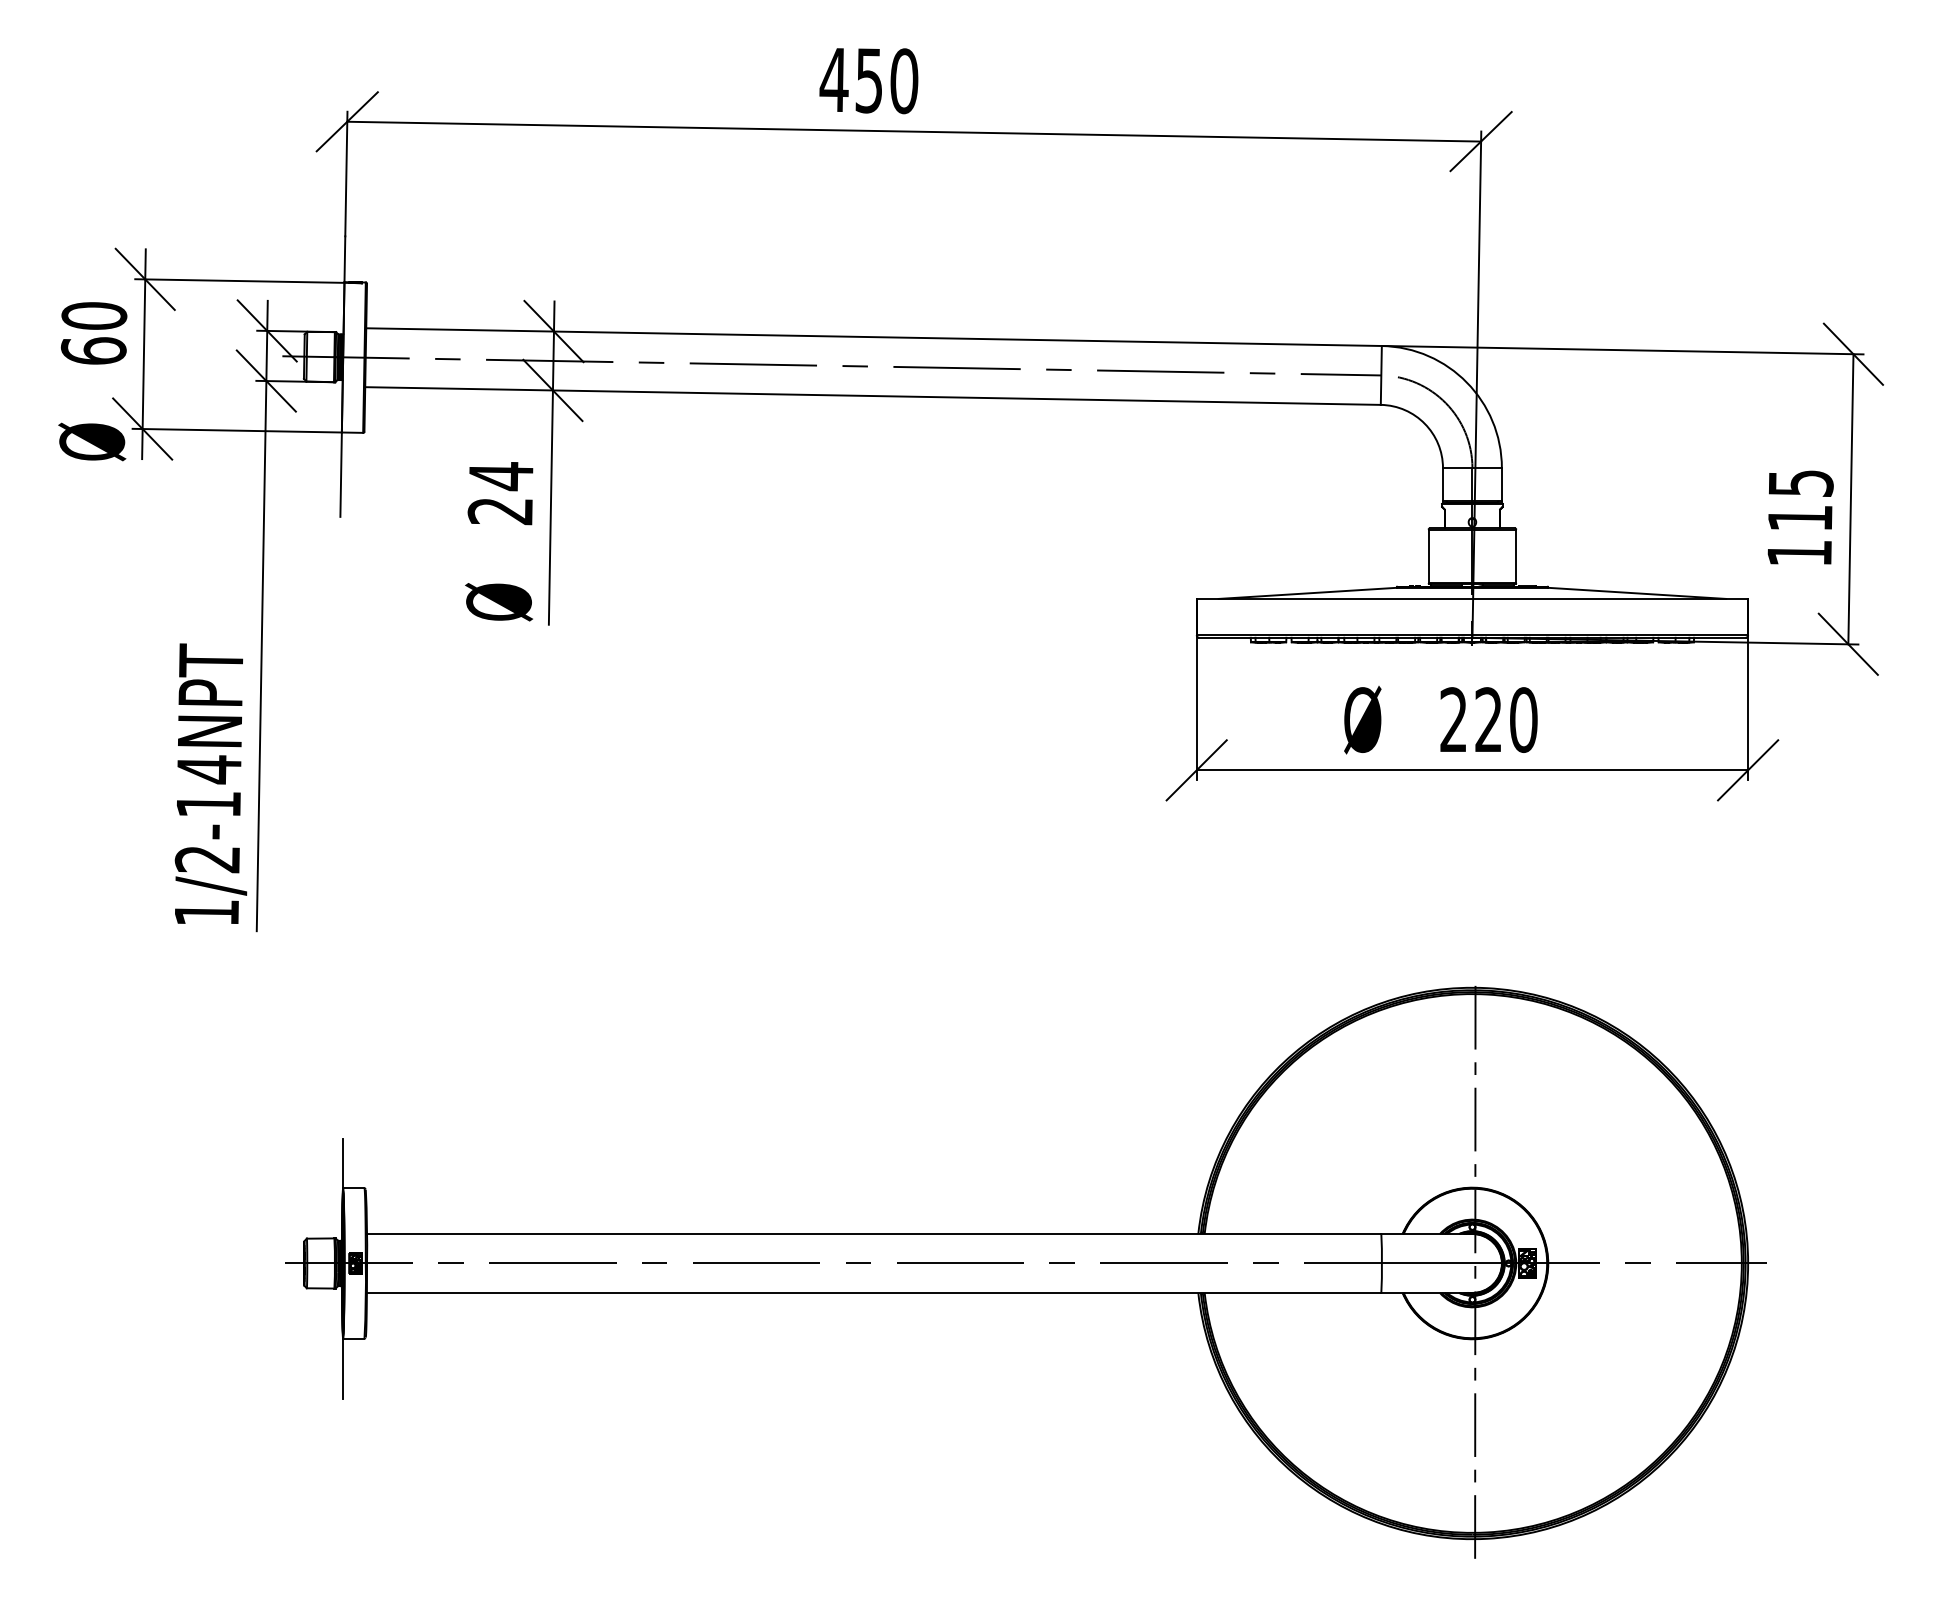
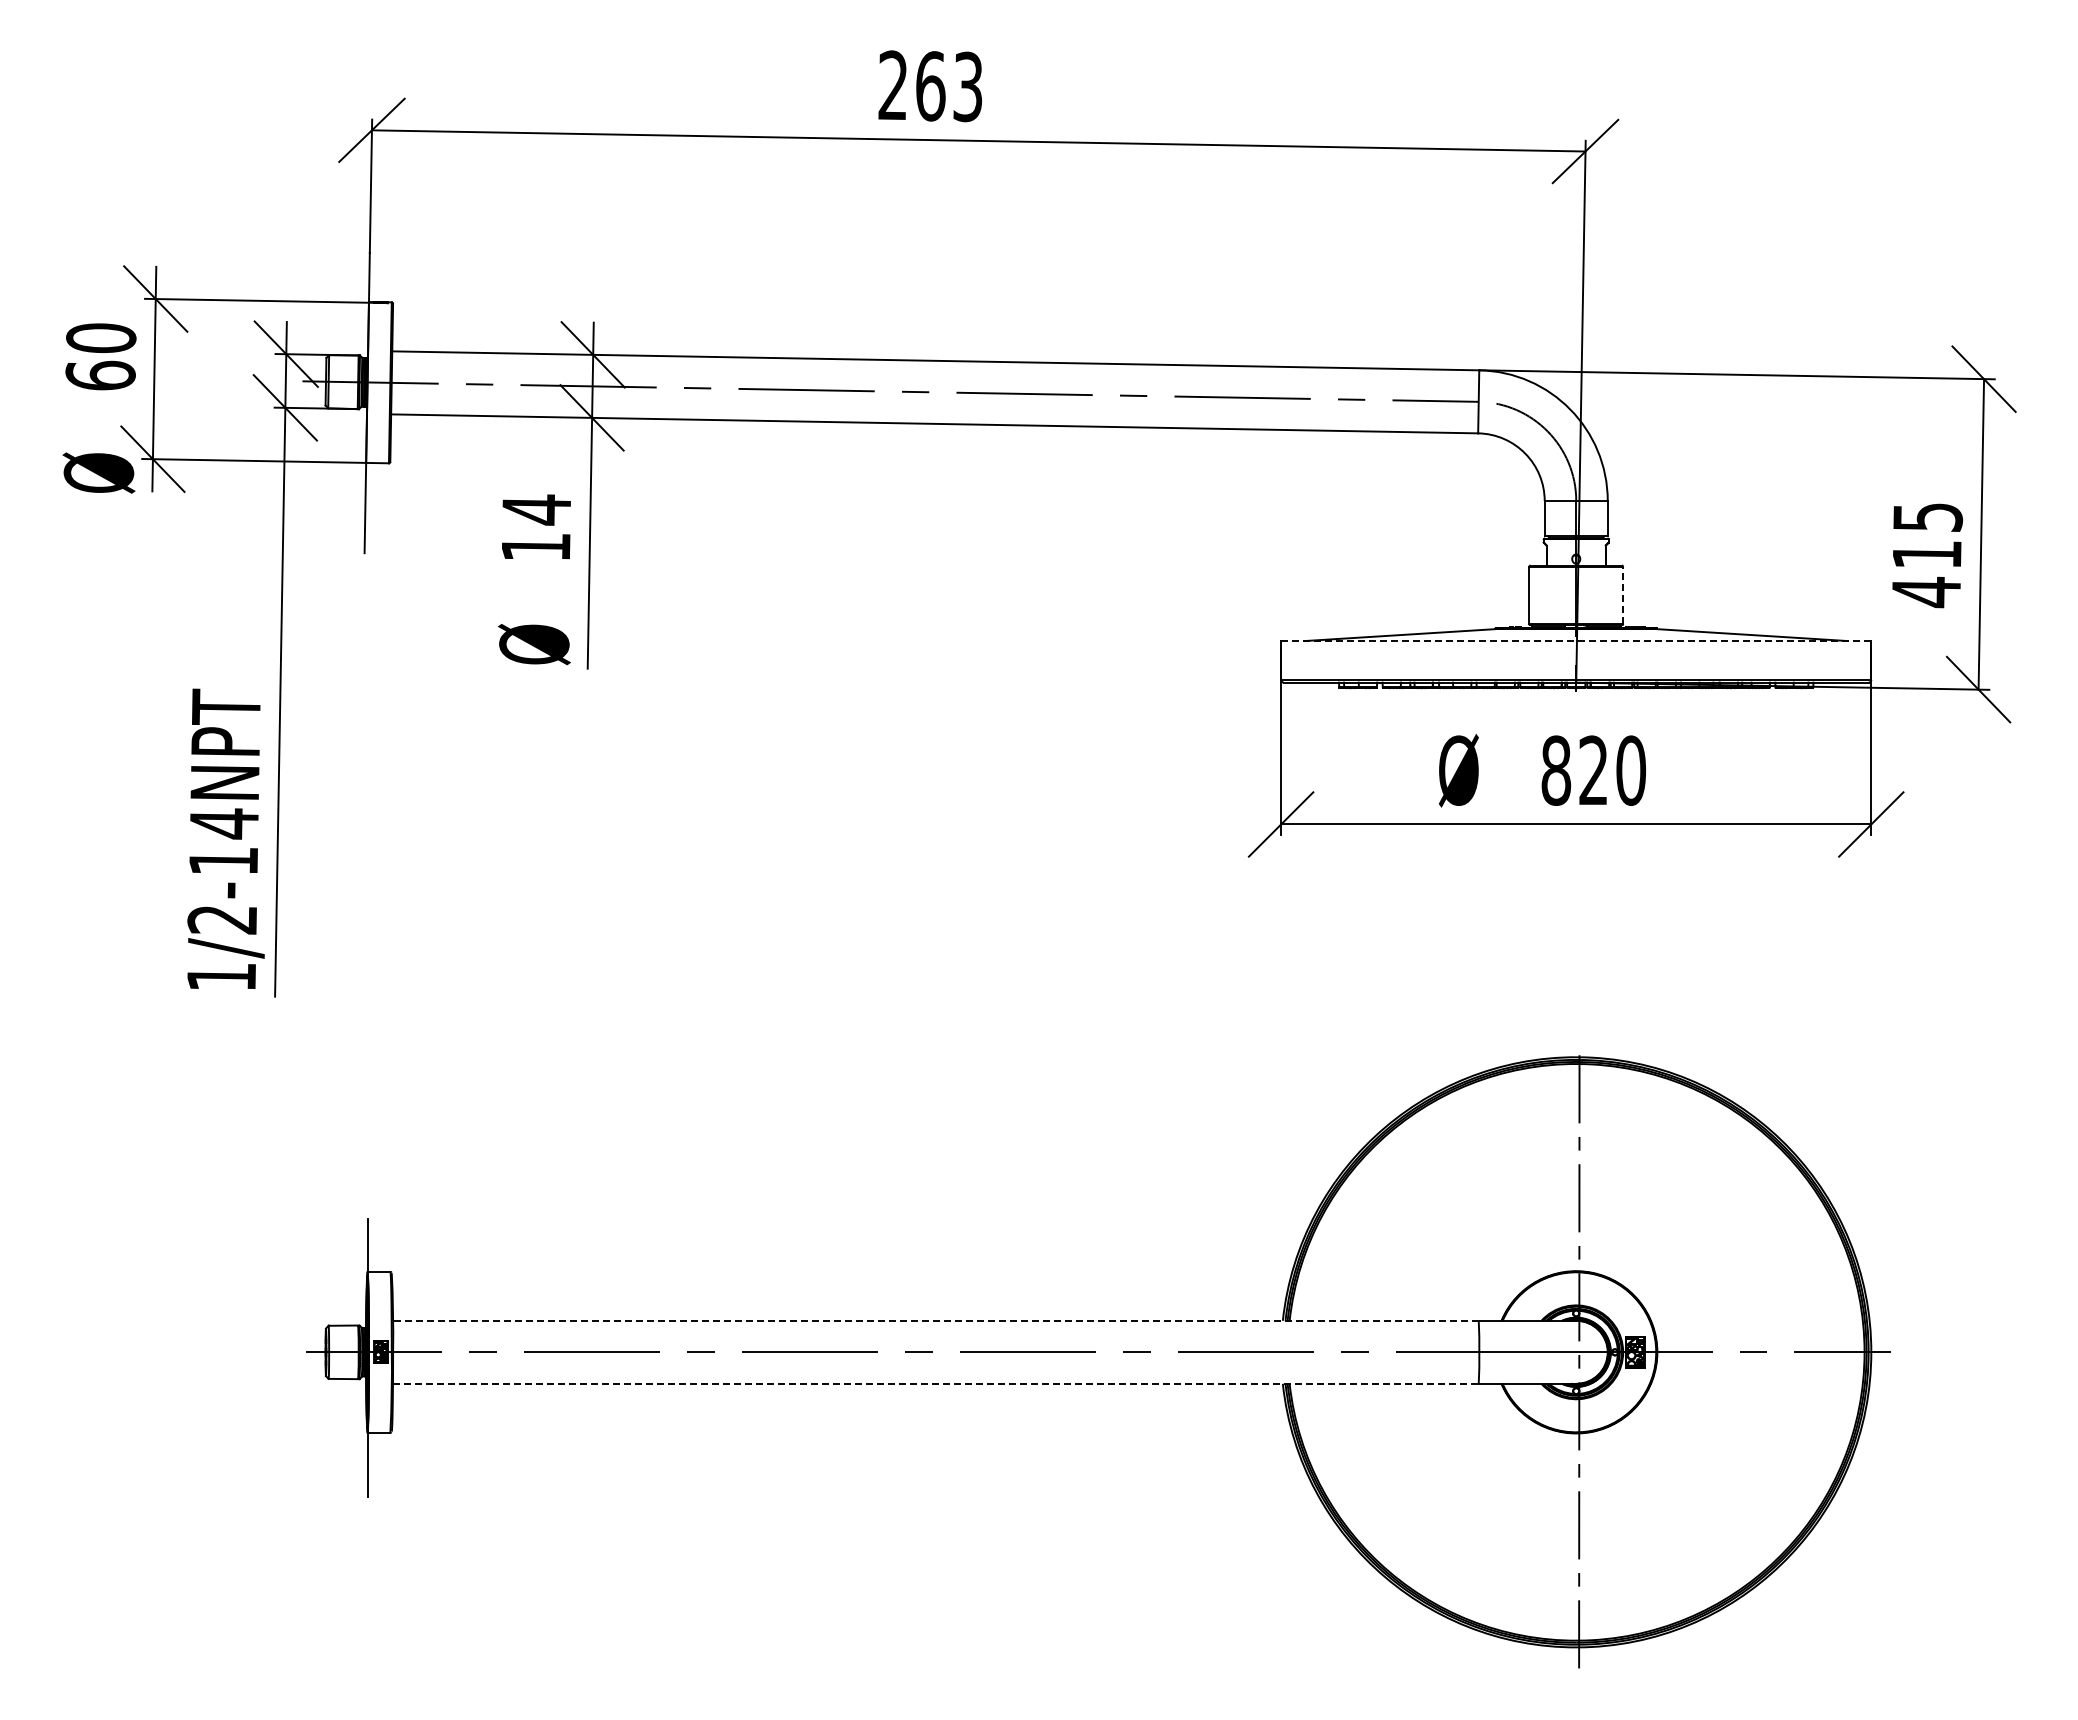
text: (869, 80) -> (930, 86), 450 -> 263
text: (500, 512) -> (535, 548), 24 -> 14
text: (1799, 553) -> (1926, 592), 115 -> 415
line: (1516, 556) -> (1623, 595), solid -> dashed
line: (1472, 599) -> (1576, 641), solid -> dashed
text: (1454, 719) -> (1556, 770), 220 -> 820
line: (873, 1233) -> (935, 1320), solid -> dashed
line: (873, 1292) -> (935, 1383), solid -> dashed

